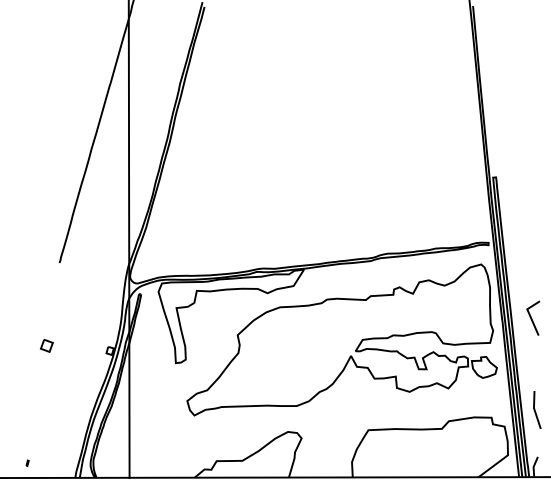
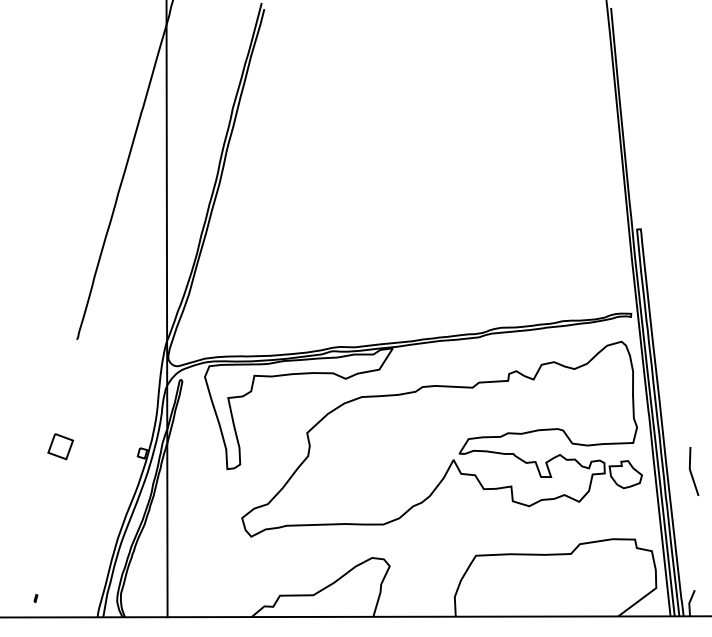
line: (532, 318) -> (687, 411), removed
part: (46, 345) -> (60, 446), size x1.6
line: (535, 409) -> (691, 470), moved

